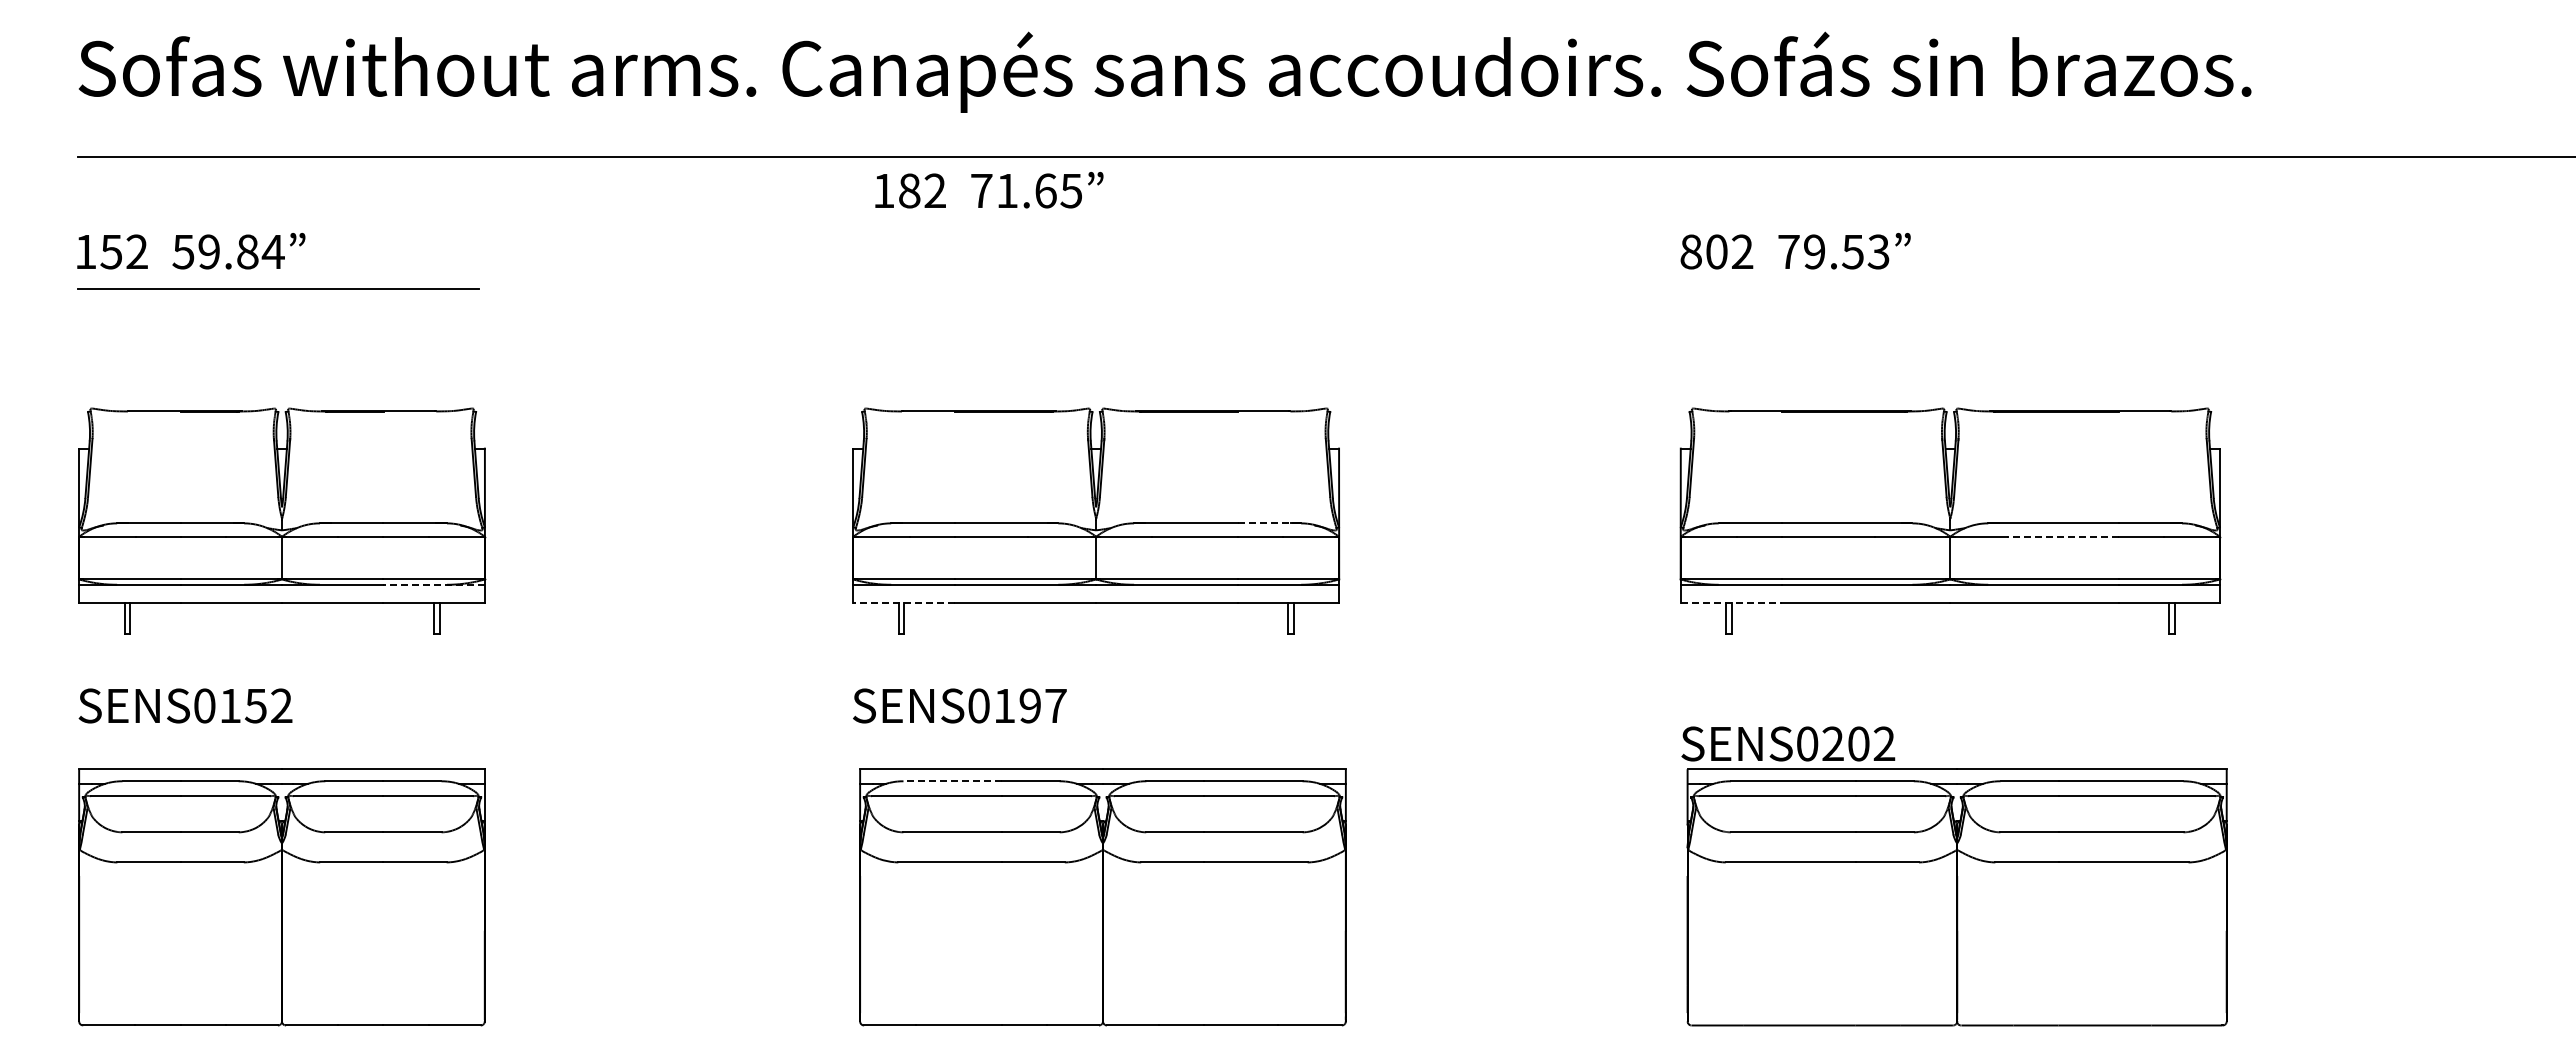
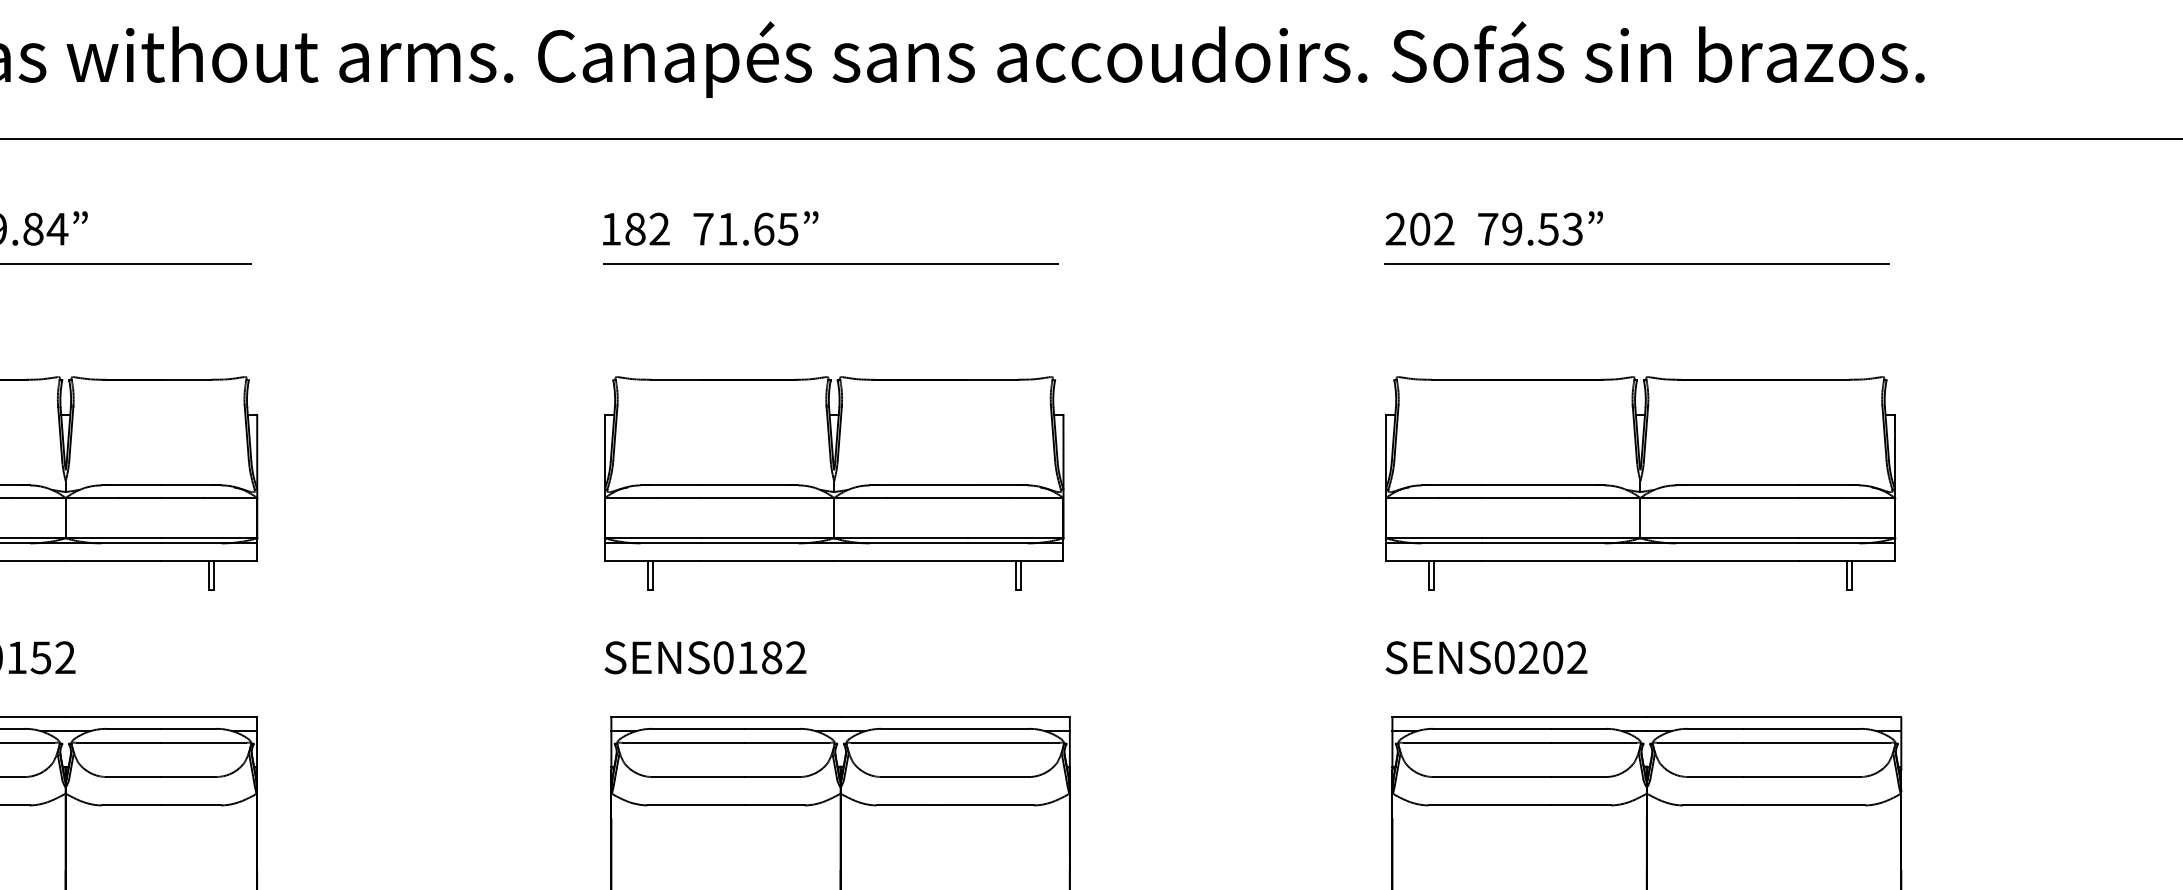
text: (989, 190) -> (710, 228), moved
text: (1690, 251) -> (1395, 228), 802 -> 202
line: (1092, 289) -> (830, 264), added
line: (1946, 289) -> (1636, 264), added
line: (1264, 523) -> (993, 485), dashed -> solid
line: (2062, 536) -> (1746, 497), dashed -> solid
line: (434, 584) -> (209, 543), dashed -> solid
line: (904, 603) -> (653, 561), dashed -> solid
line: (1731, 603) -> (1433, 561), dashed -> solid
text: (1042, 705) -> (783, 657), SENS0197 -> SENS0182
text: (1788, 743) -> (1486, 657), moved
line: (952, 781) -> (698, 729), dashed -> solid

